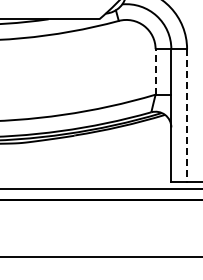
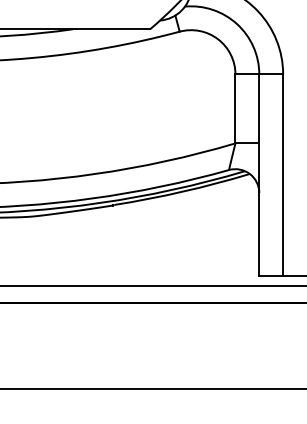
line: (155, 71) -> (235, 108), dashed -> solid
line: (187, 115) -> (283, 174), dashed -> solid

